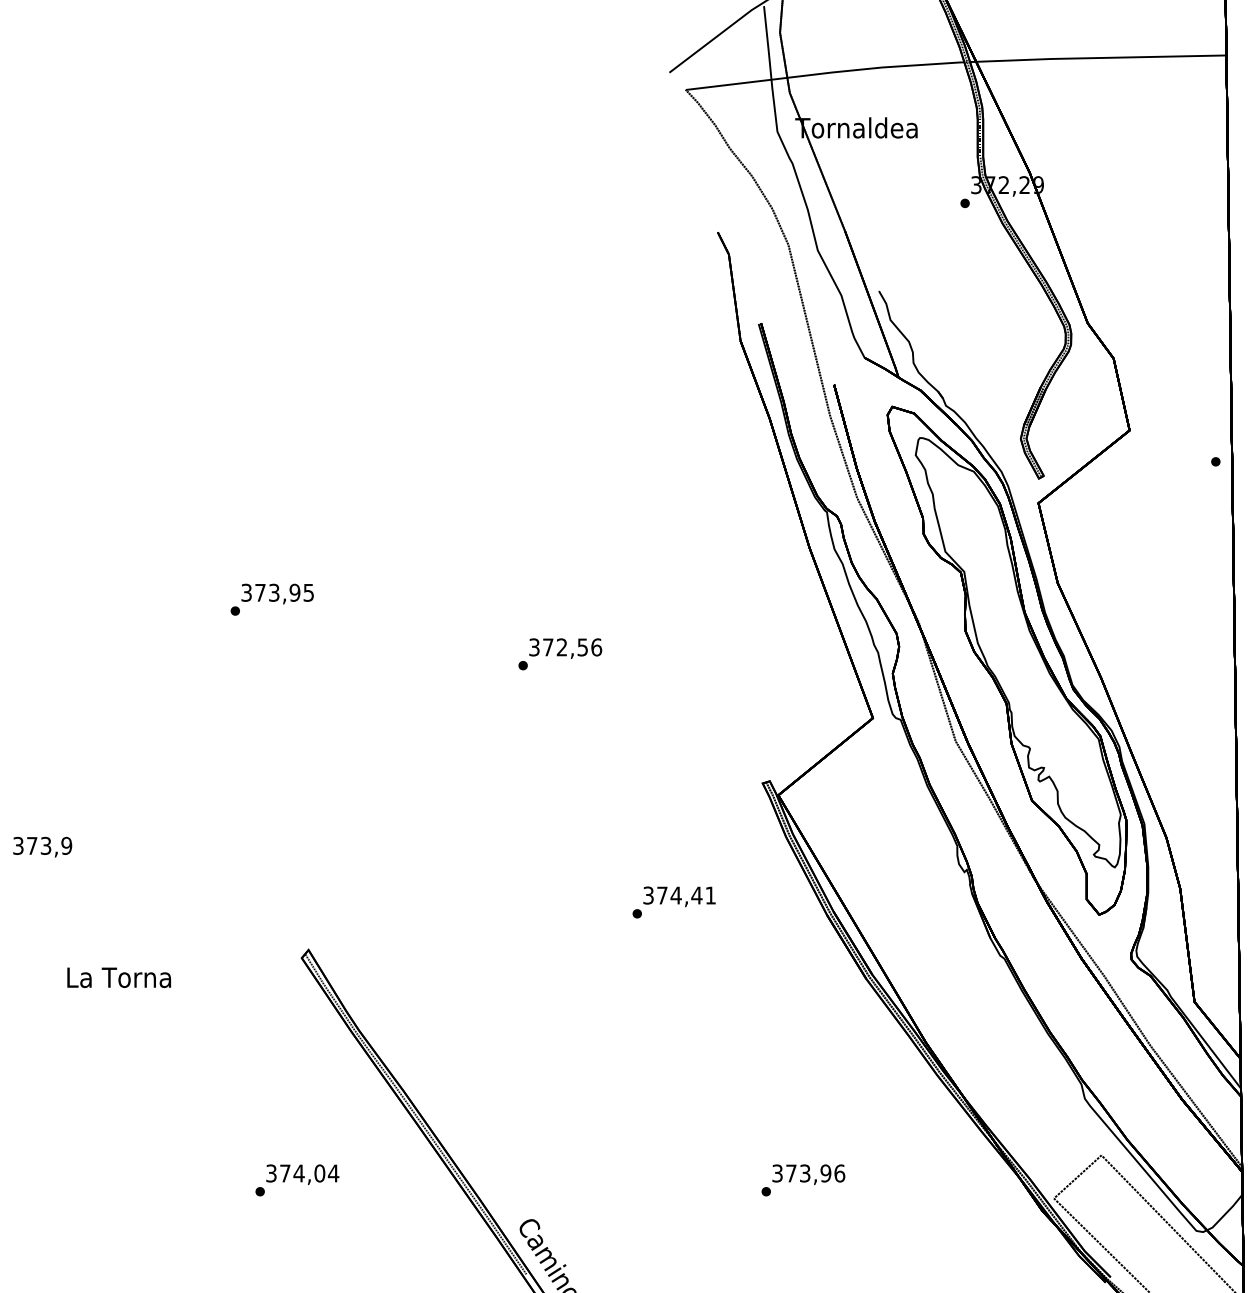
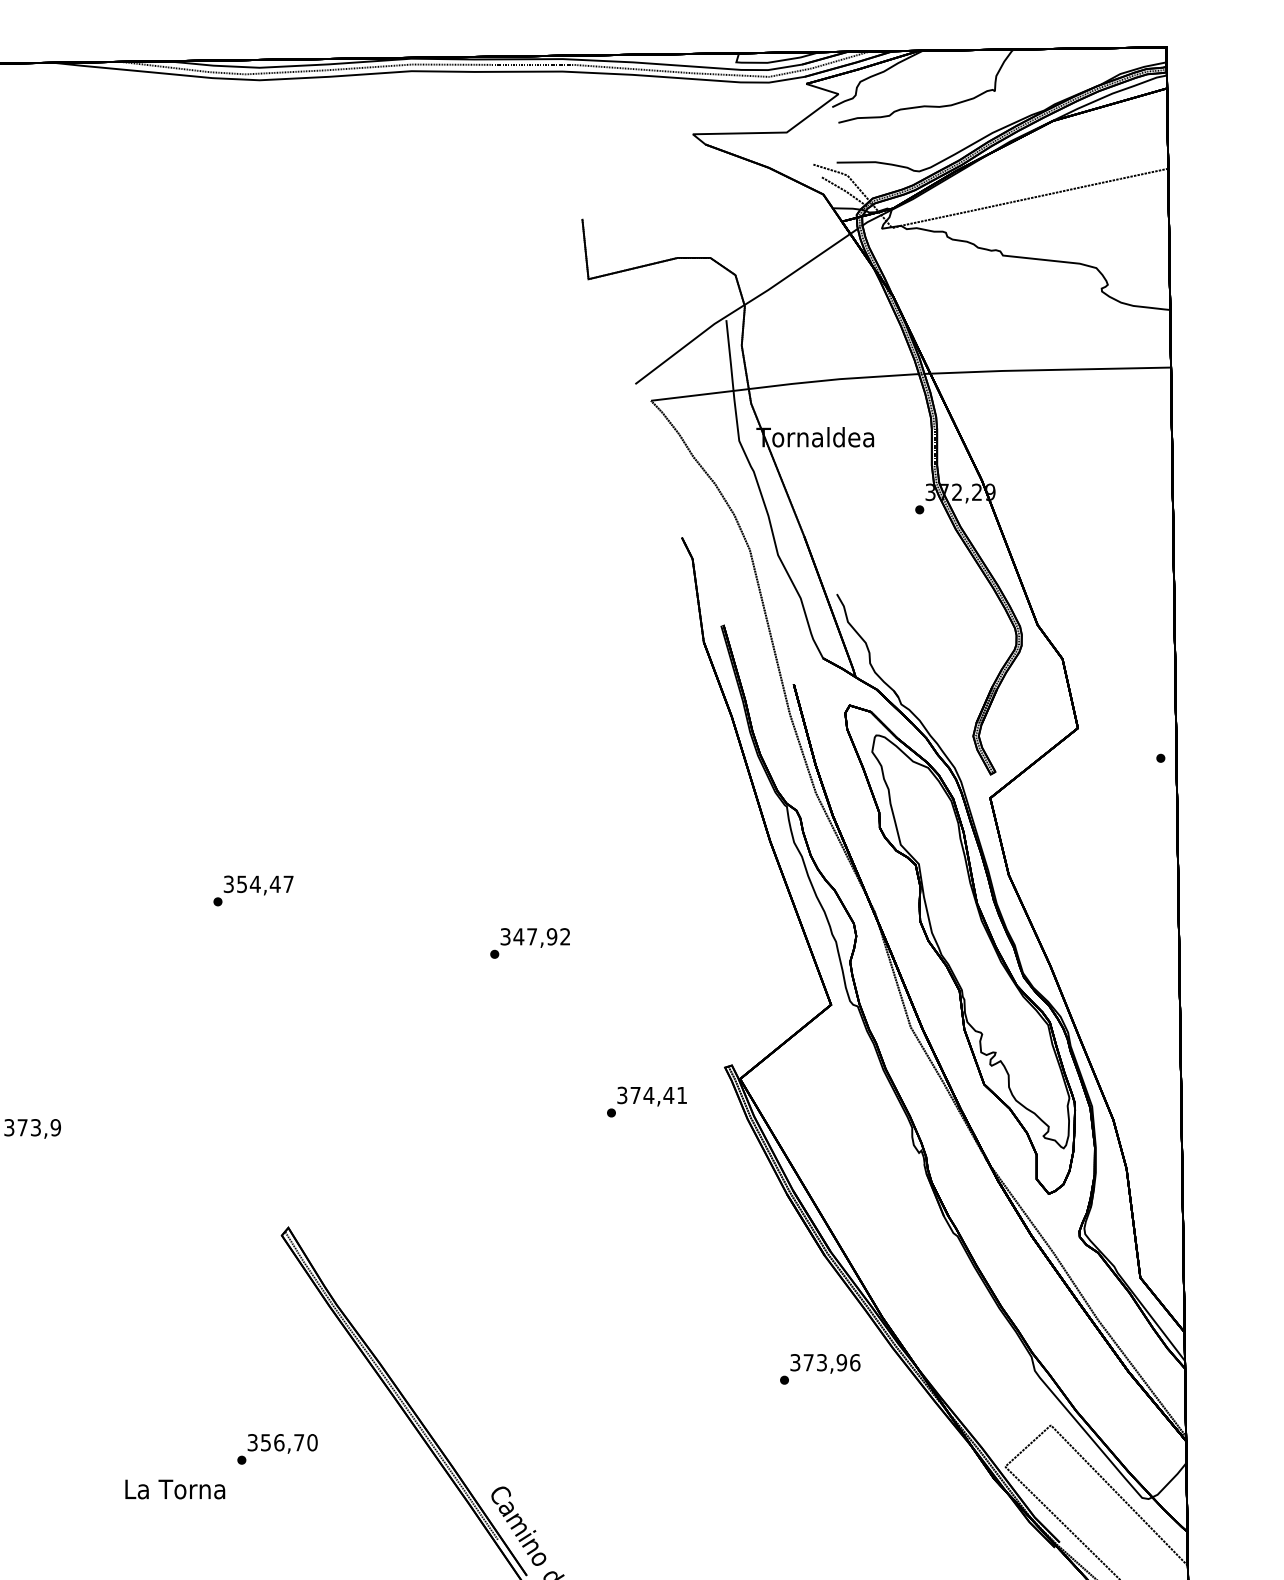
text: (284, 593) -> (265, 884), 373,95 -> 354,47
text: (571, 647) -> (541, 936), 372,56 -> 347,92
text: (673, 901) -> (646, 1101), moved
text: (119, 977) -> (175, 1489), moved
text: (309, 1173) -> (289, 1442), 374,04 -> 356,70
text: (803, 1180) -> (820, 1369), moved

